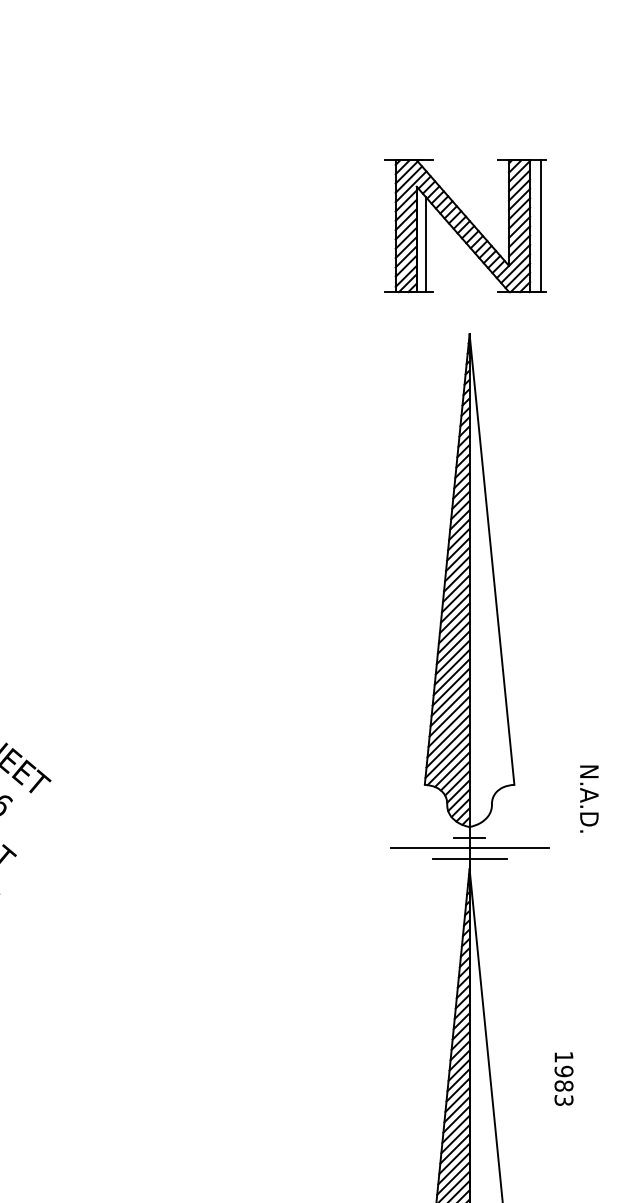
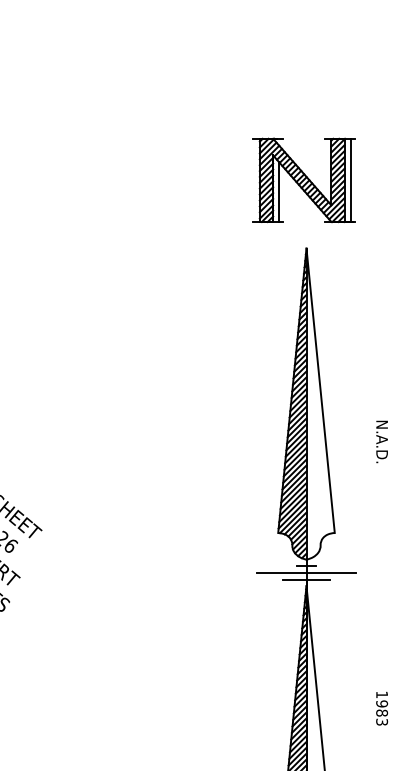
text: (588, 798) -> (381, 441), moved
text: (564, 1078) -> (382, 708), moved

